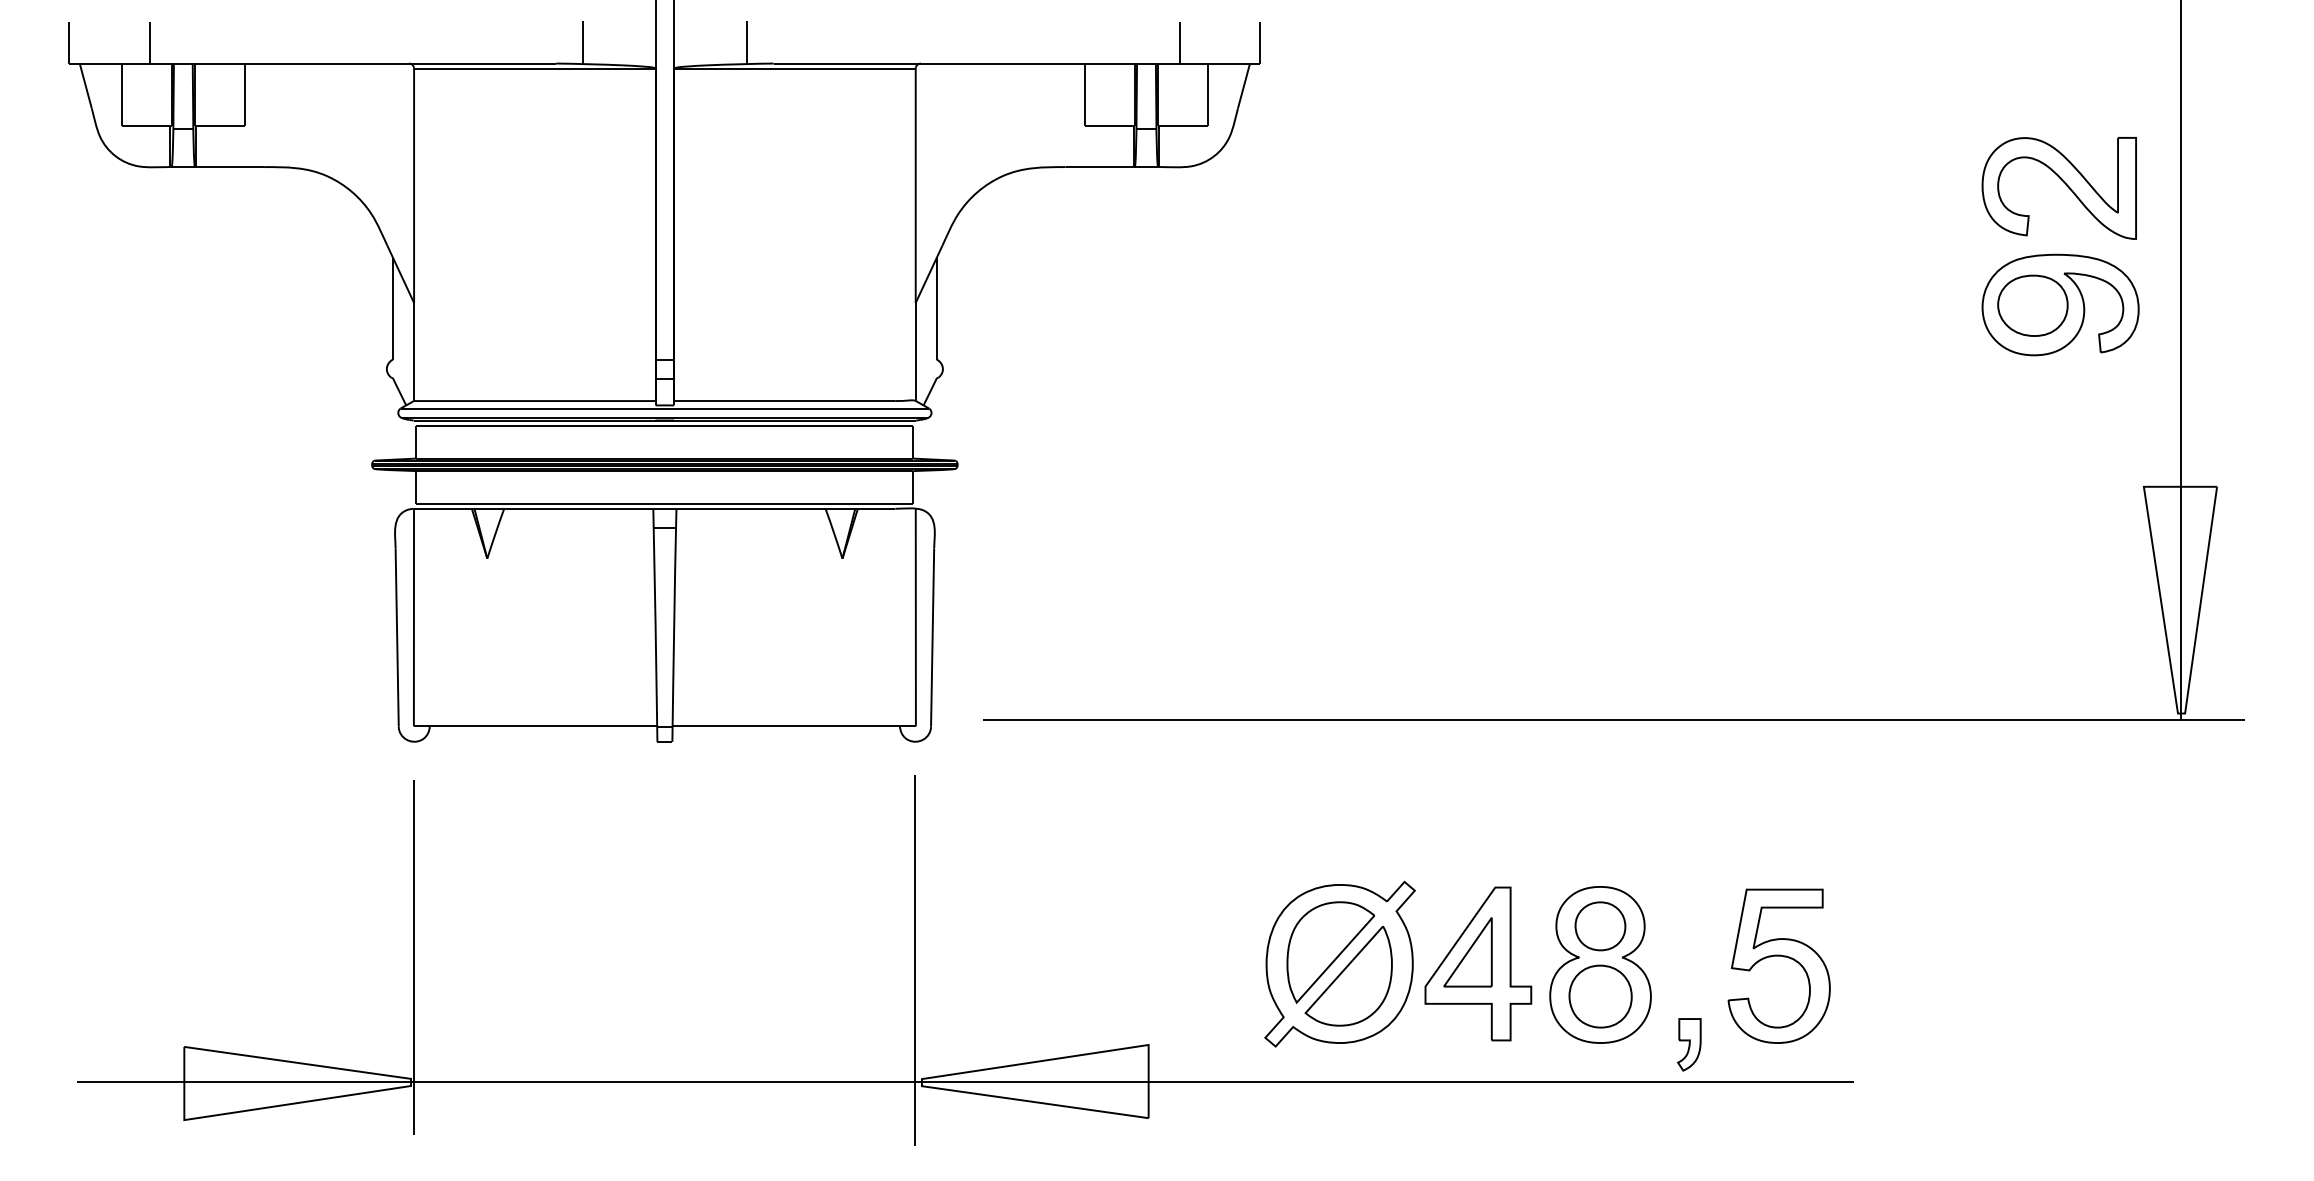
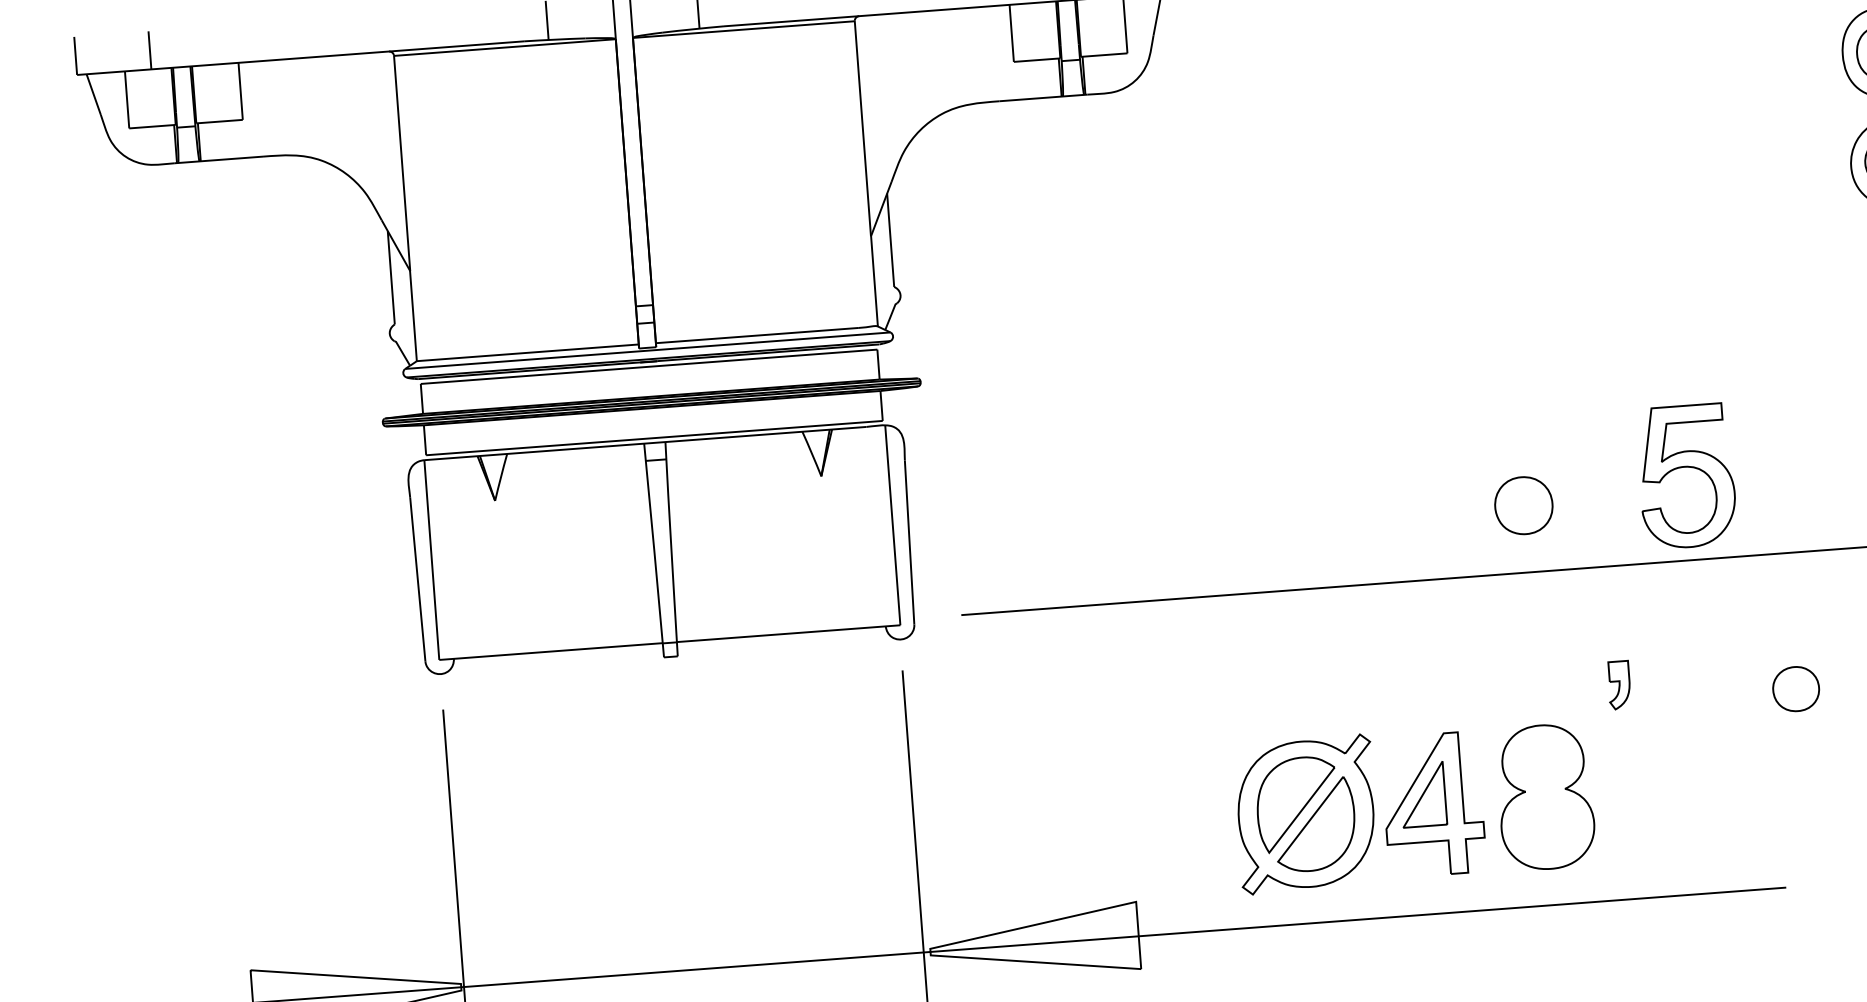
part: (1600, 926) -> (1796, 689), moved
part: (1778, 956) -> (1685, 467), moved
part: (1600, 996) -> (1523, 505), moved
part: (1689, 1044) -> (1619, 684), moved

